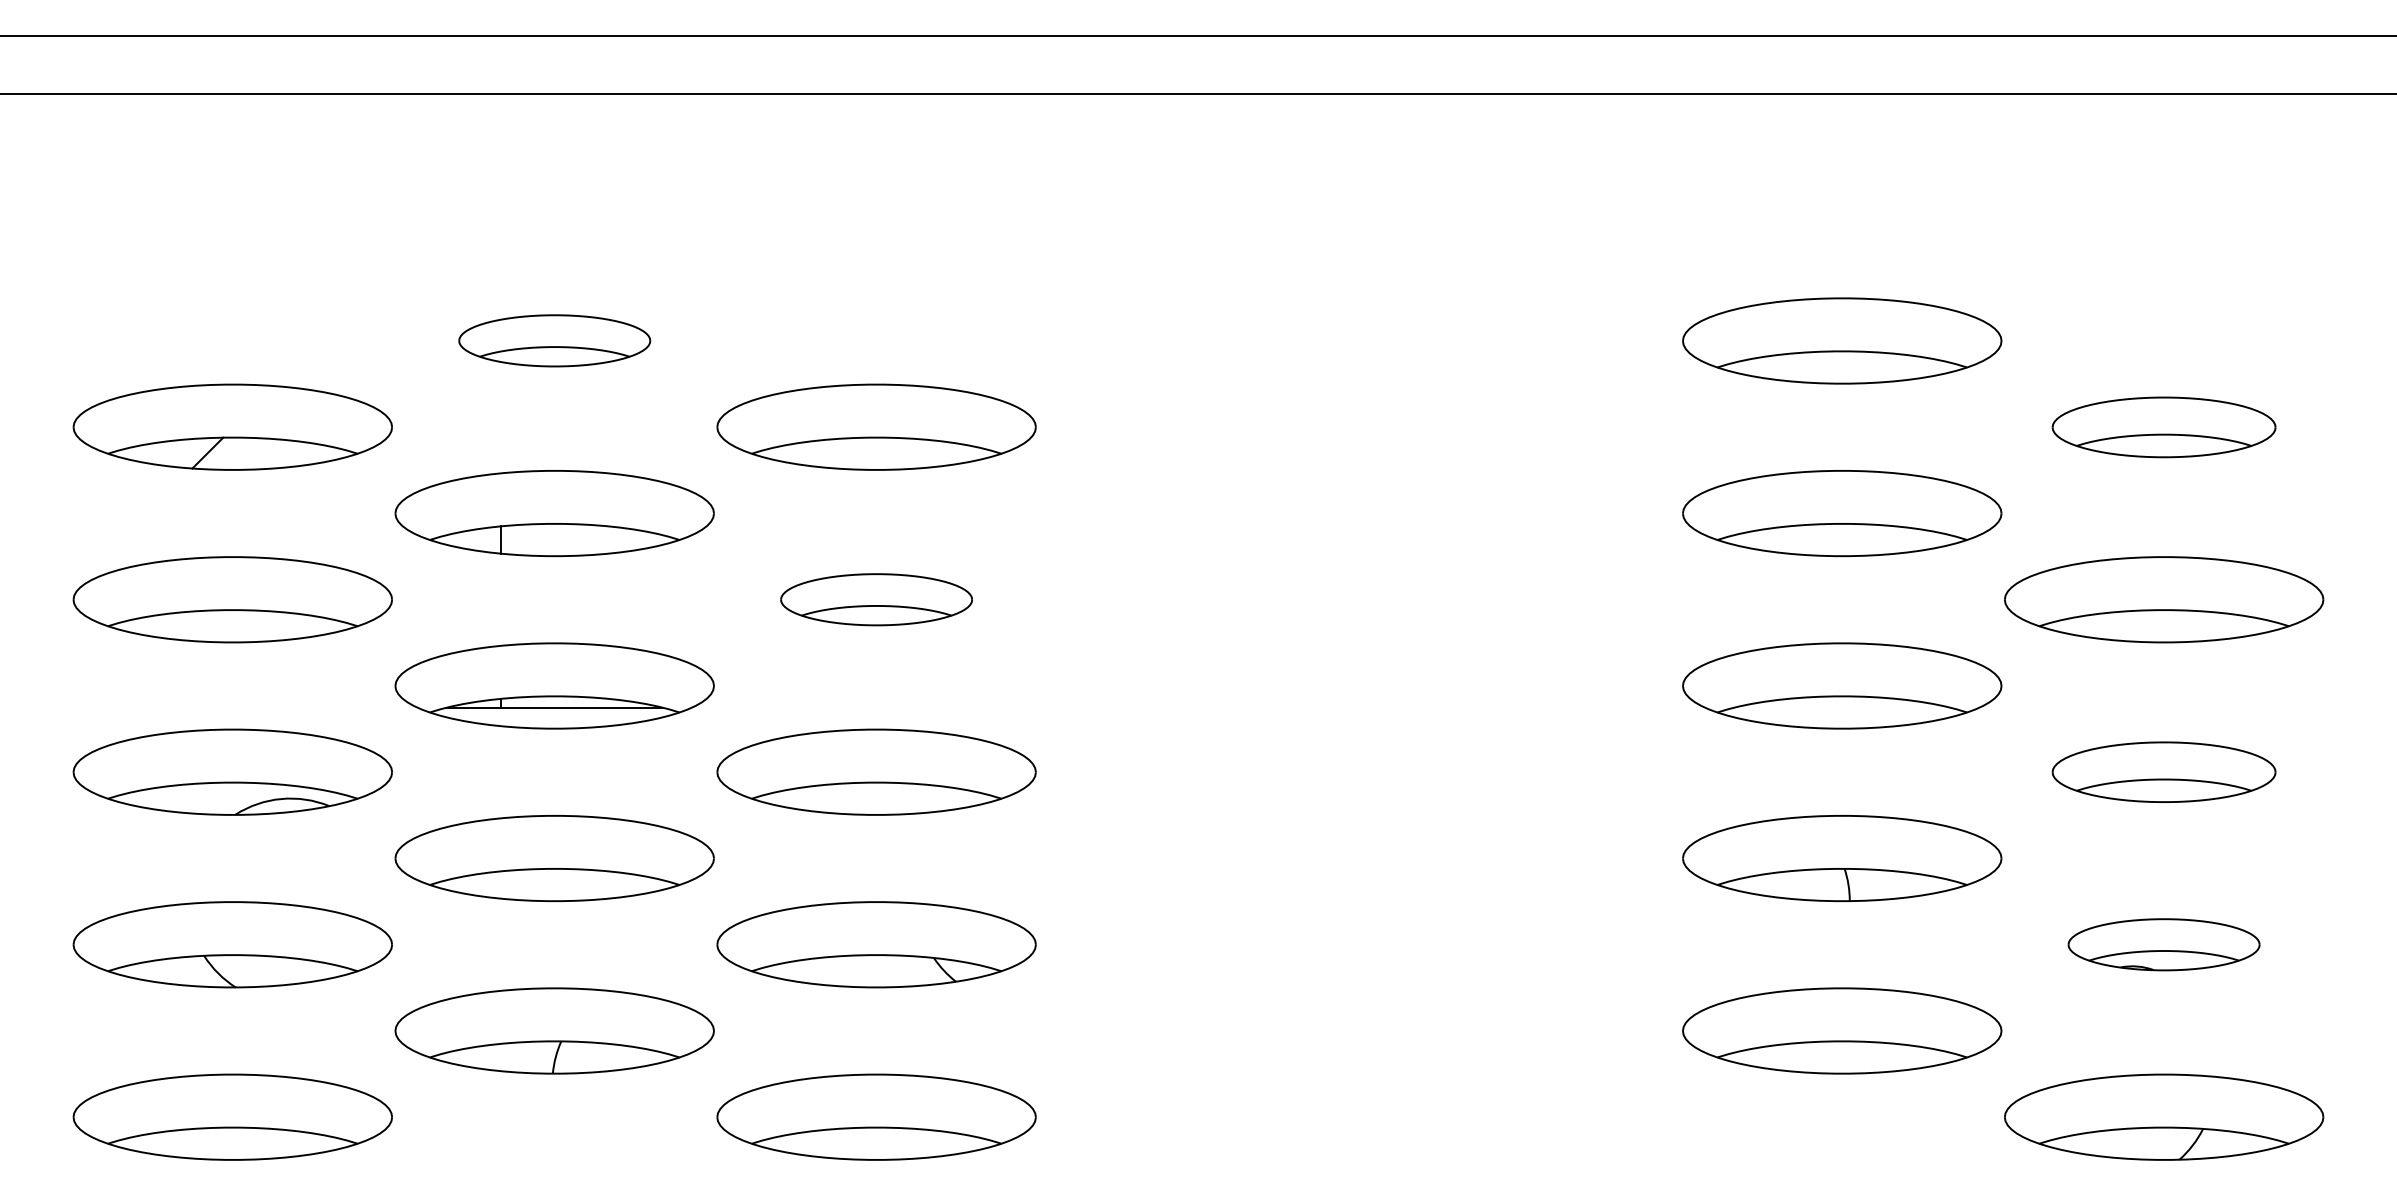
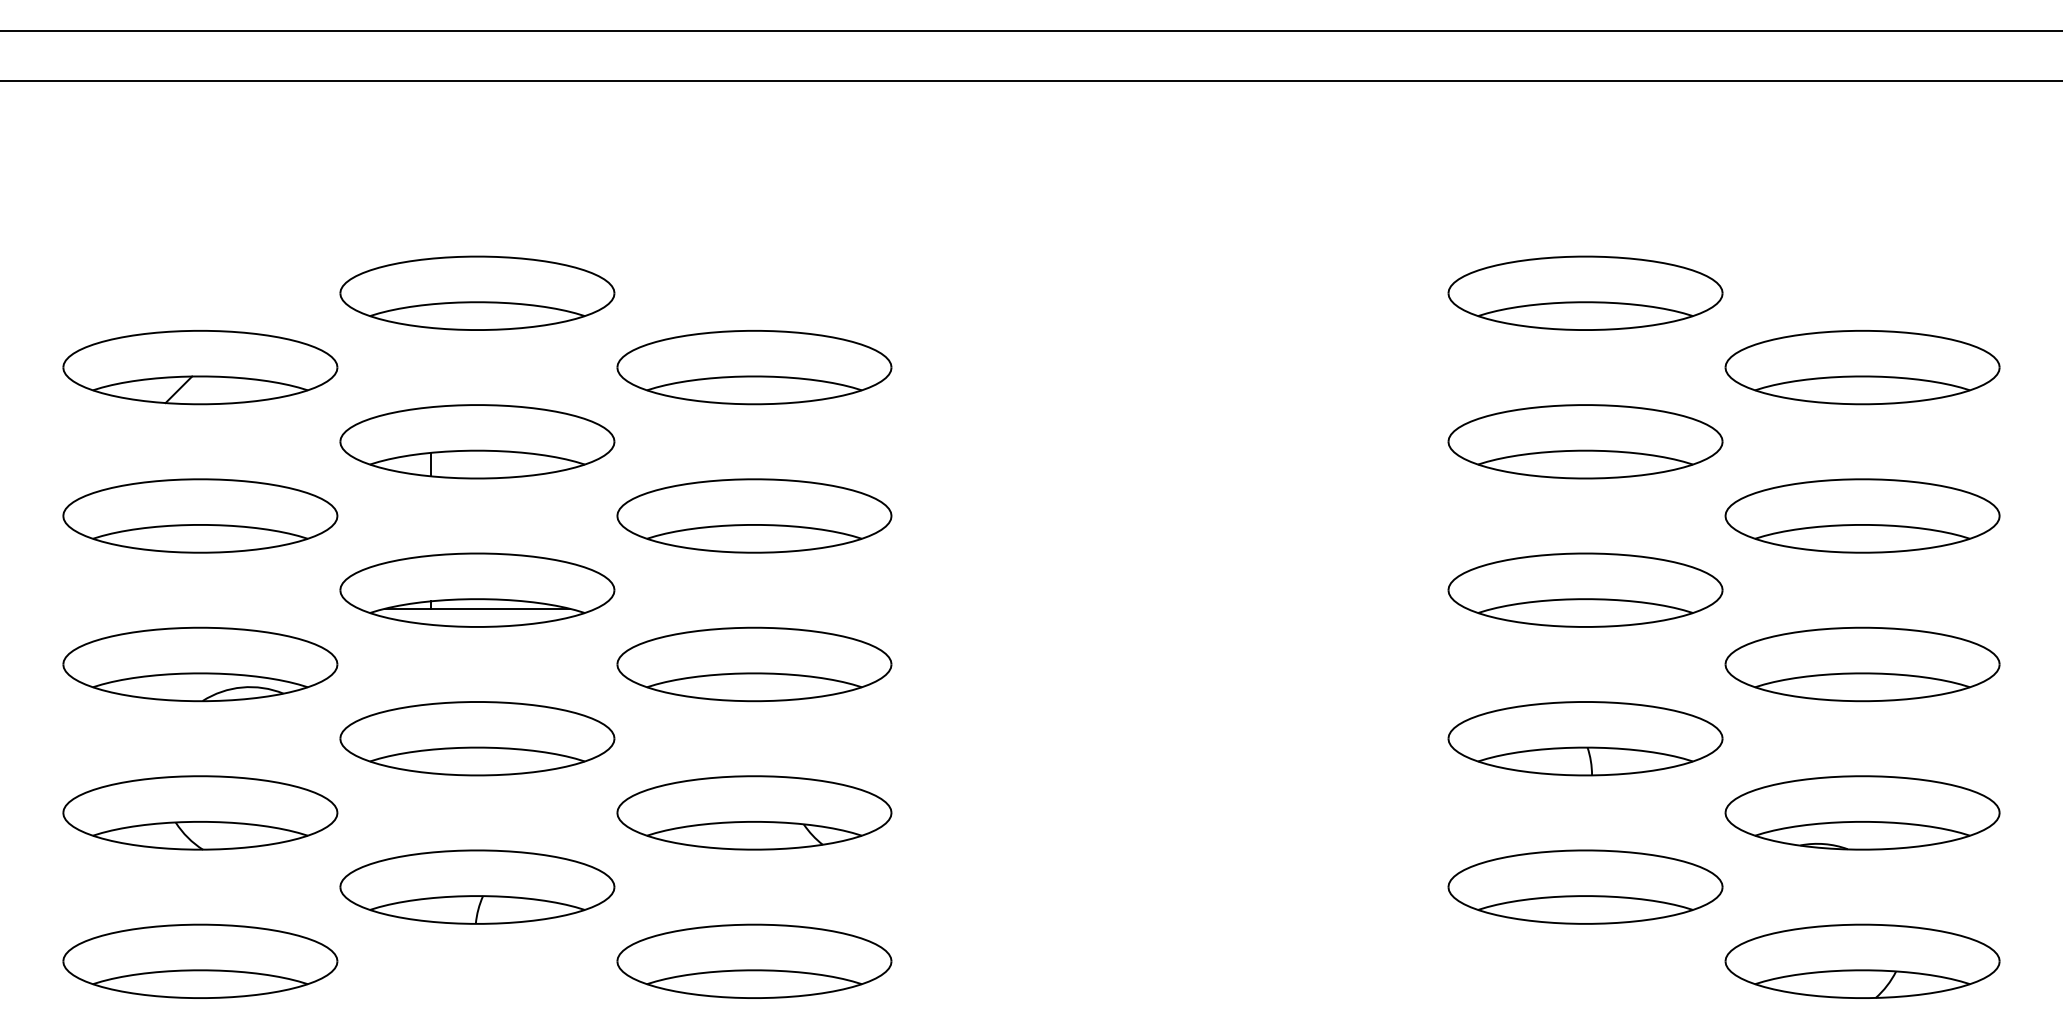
part: (554, 340) -> (477, 292), size x1.67
part: (2164, 427) -> (1862, 367), size x1.43
part: (876, 599) -> (754, 515), size x1.67
part: (2164, 772) -> (1862, 664), size x1.43
part: (2164, 944) -> (1862, 812), size x1.67

